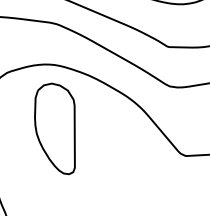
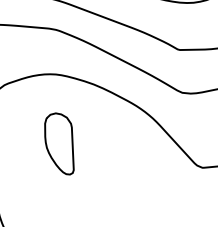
part: (54, 128) -> (58, 143), size x0.62

